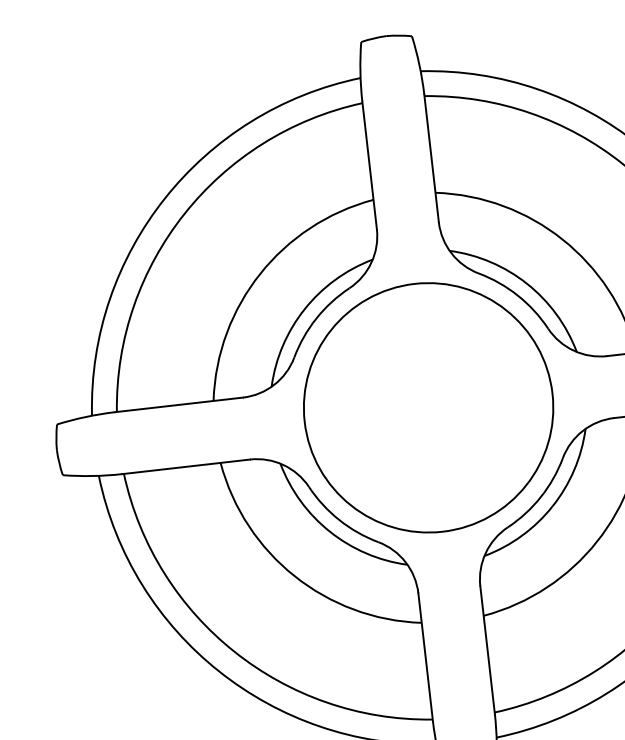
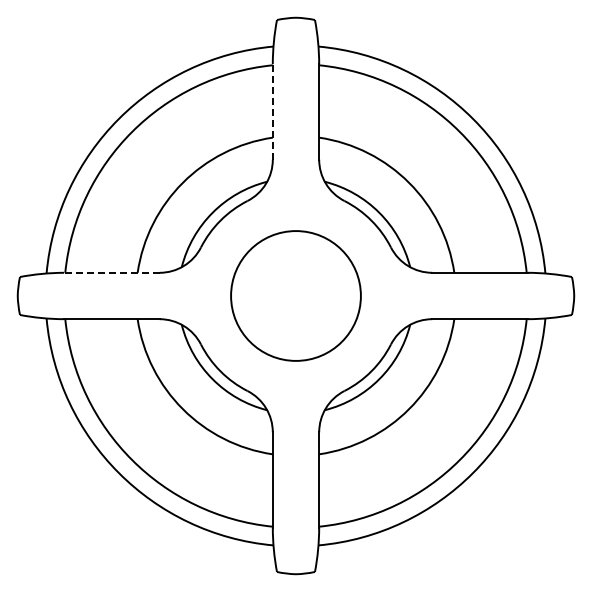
line: (369, 164) -> (272, 111), solid -> dashed
line: (178, 404) -> (111, 272), solid -> dashed
circle: (427, 407) -> (295, 295), size x0.7

